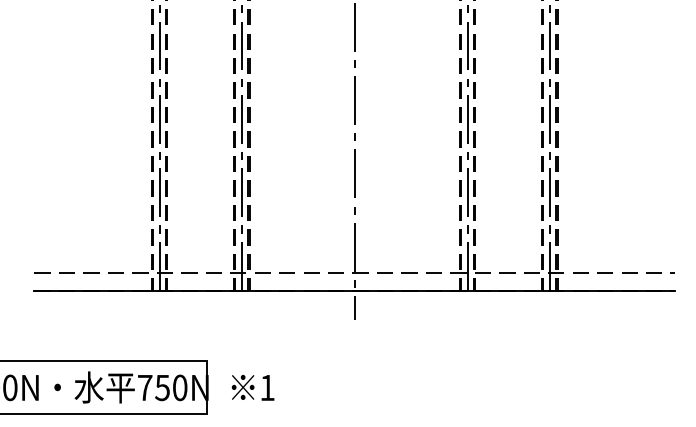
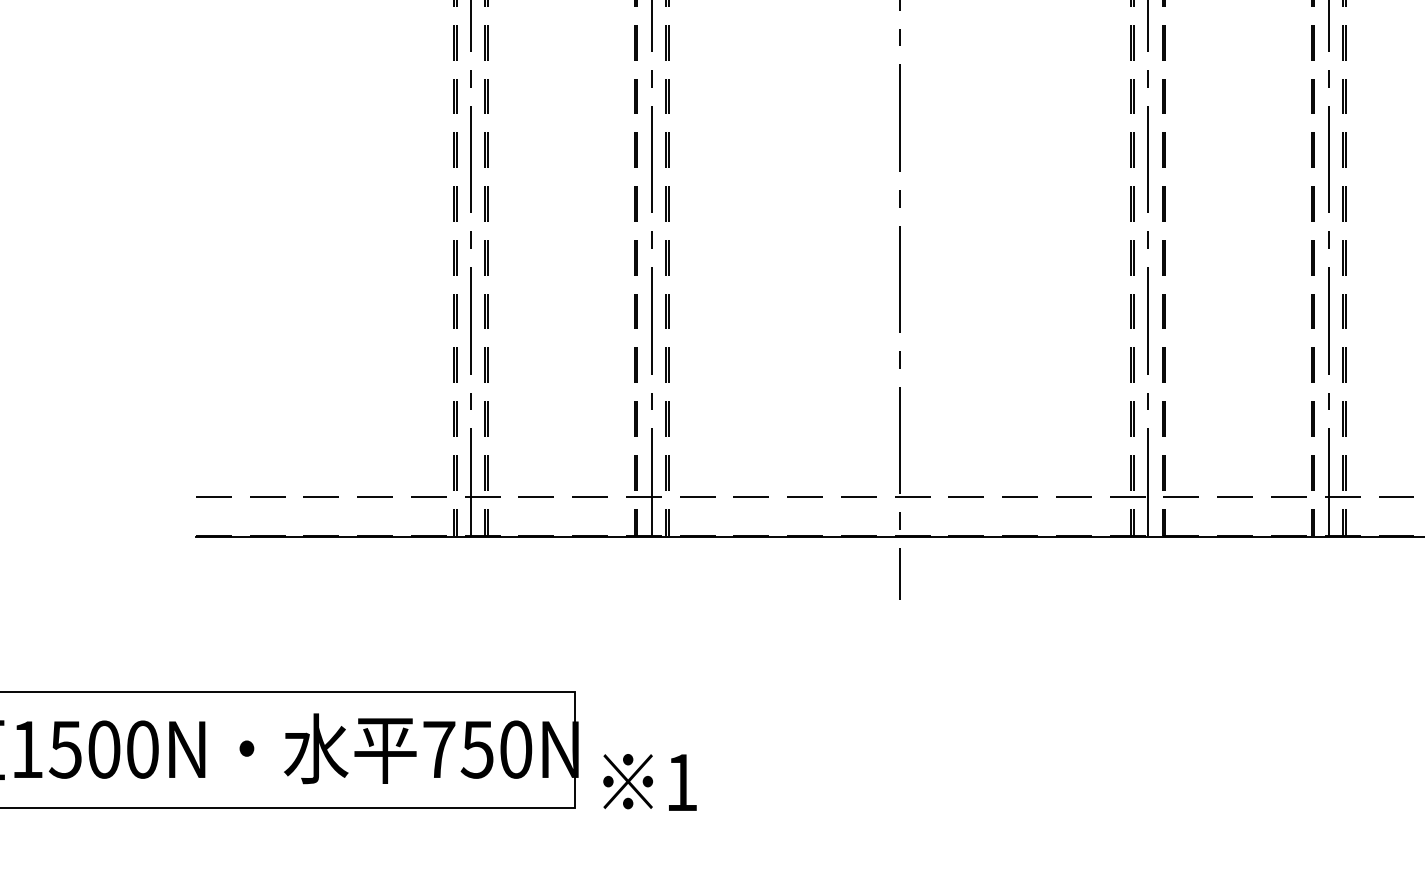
text: (252, 387) -> (648, 781), moved

